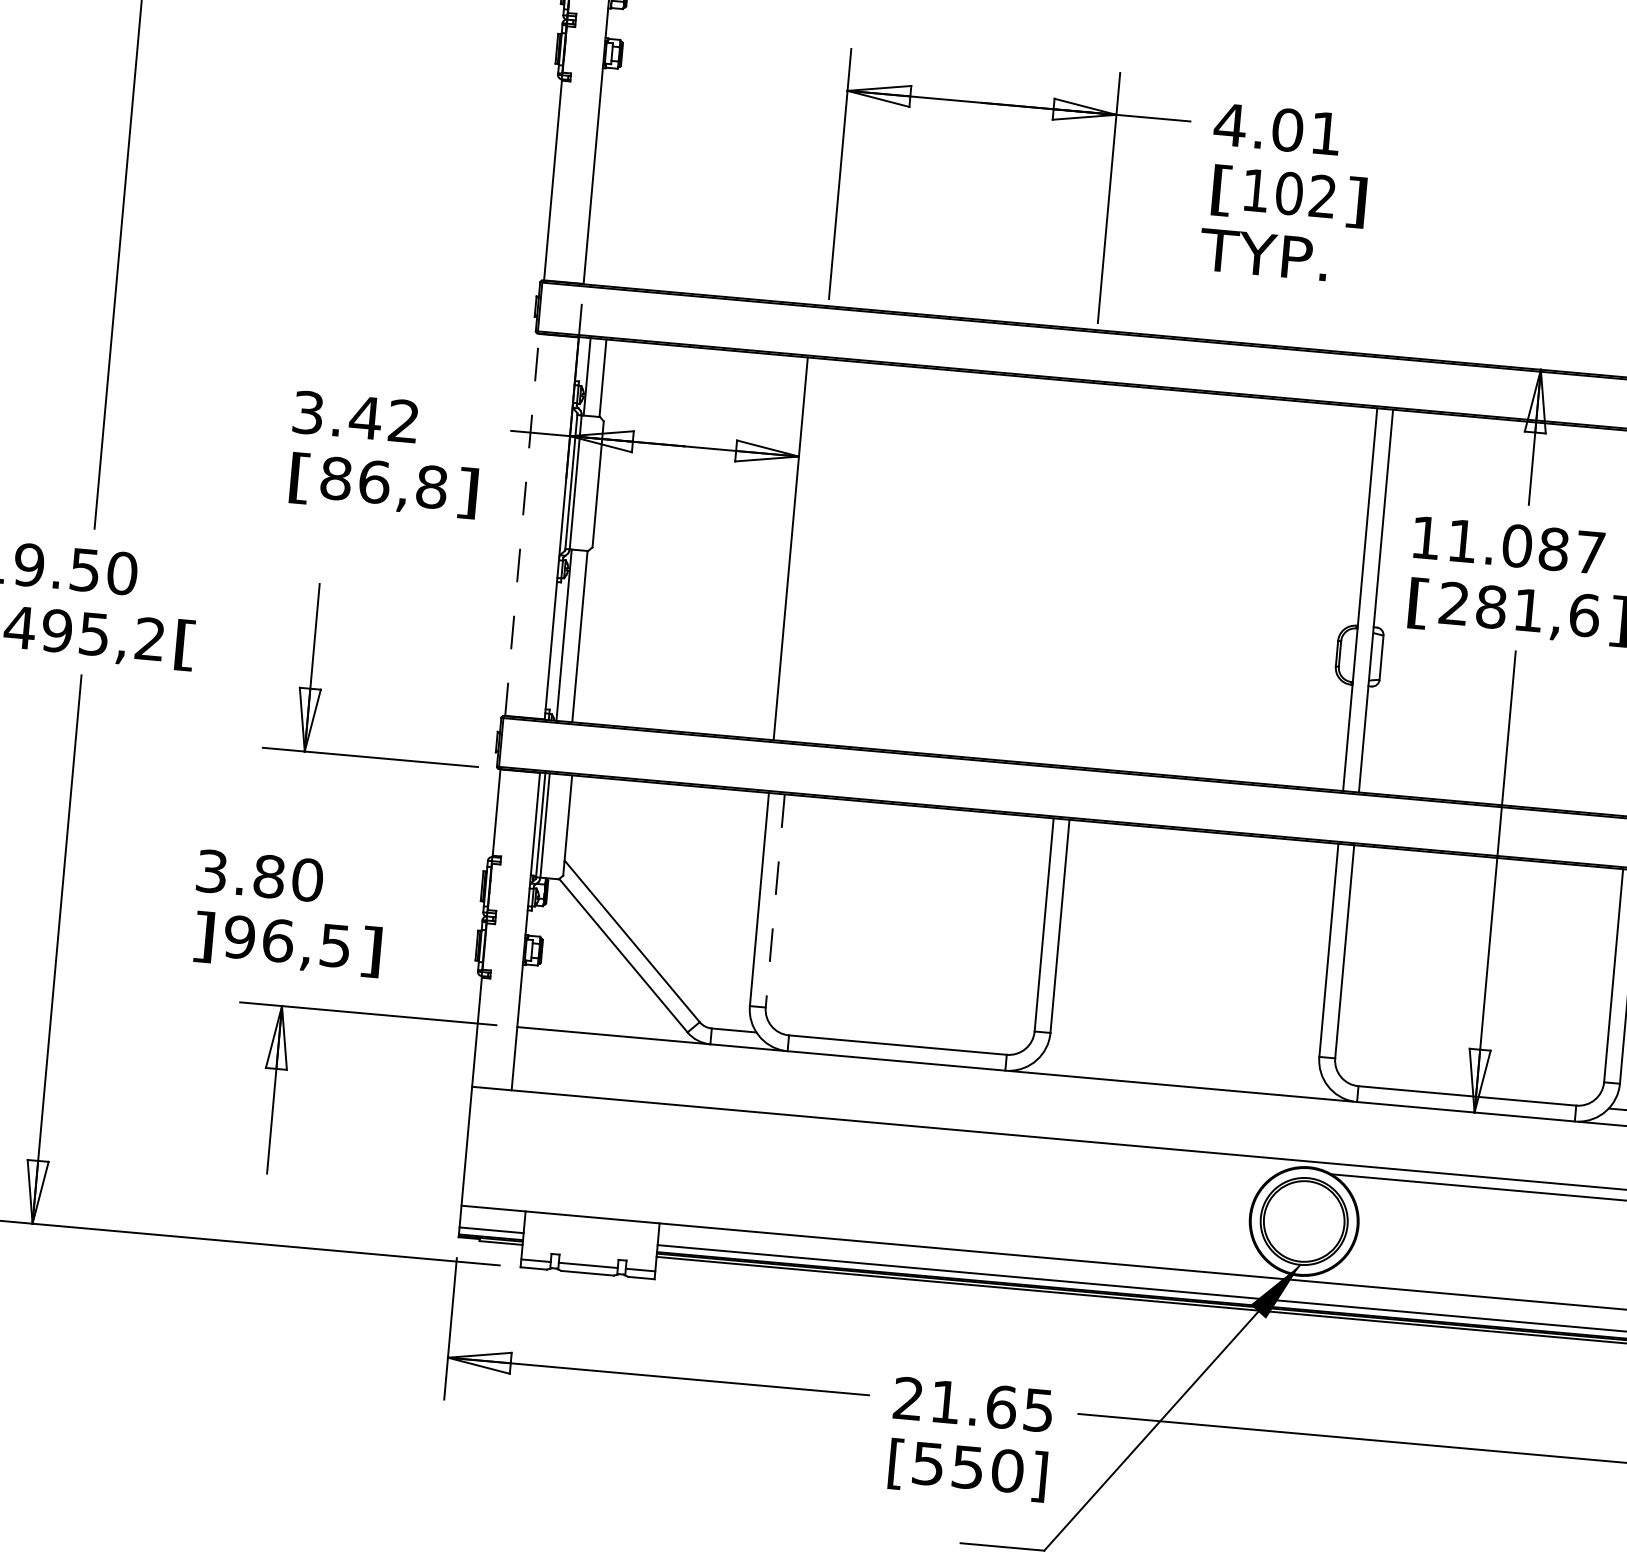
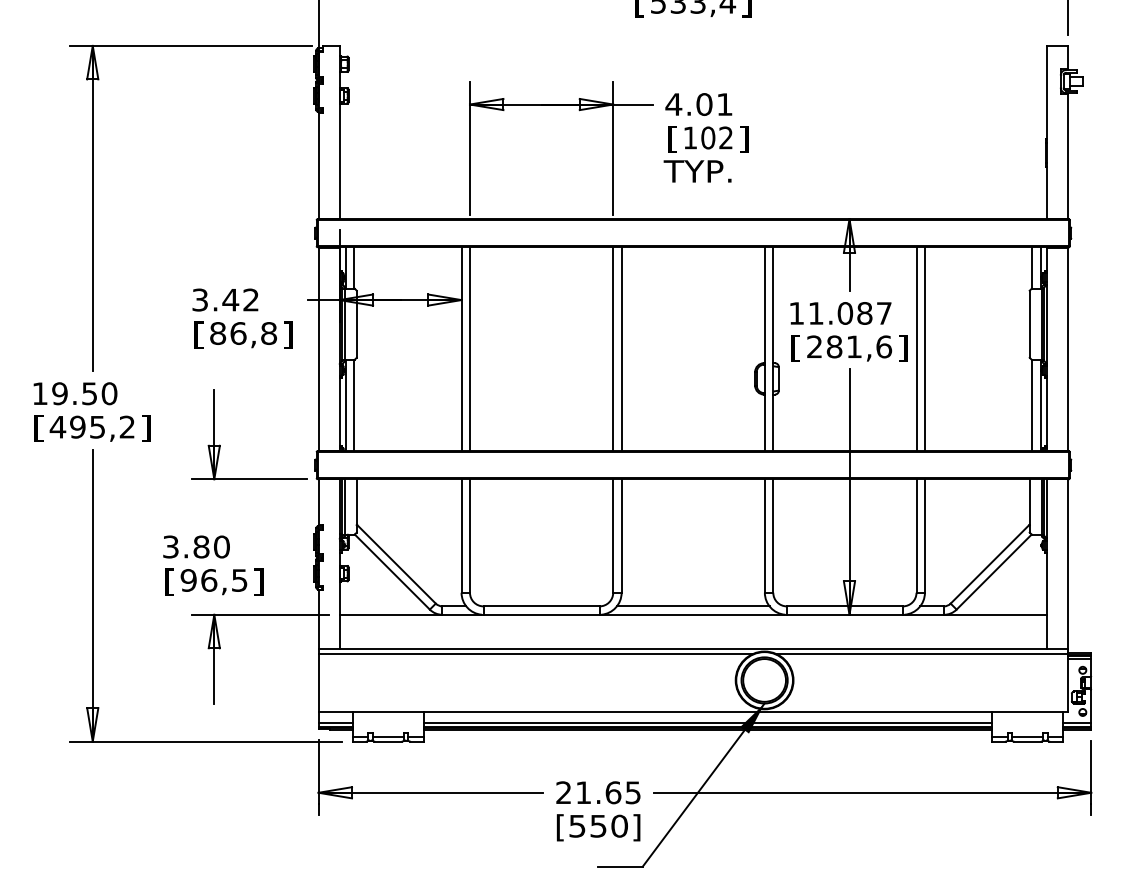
line: (522, 525) -> (318, 349), dashed -> solid
line: (805, 550) -> (469, 349), added
line: (1075, 574) -> (613, 349), added
line: (1090, 576) -> (621, 349), added
text: (184, 644) -> (145, 428), [ -> ]
line: (774, 901) -> (469, 536), dashed -> solid
text: (203, 936) -> (169, 581), ] -> [
line: (1181, 1070) -> (692, 606), added
line: (878, 1134) -> (535, 654), added

